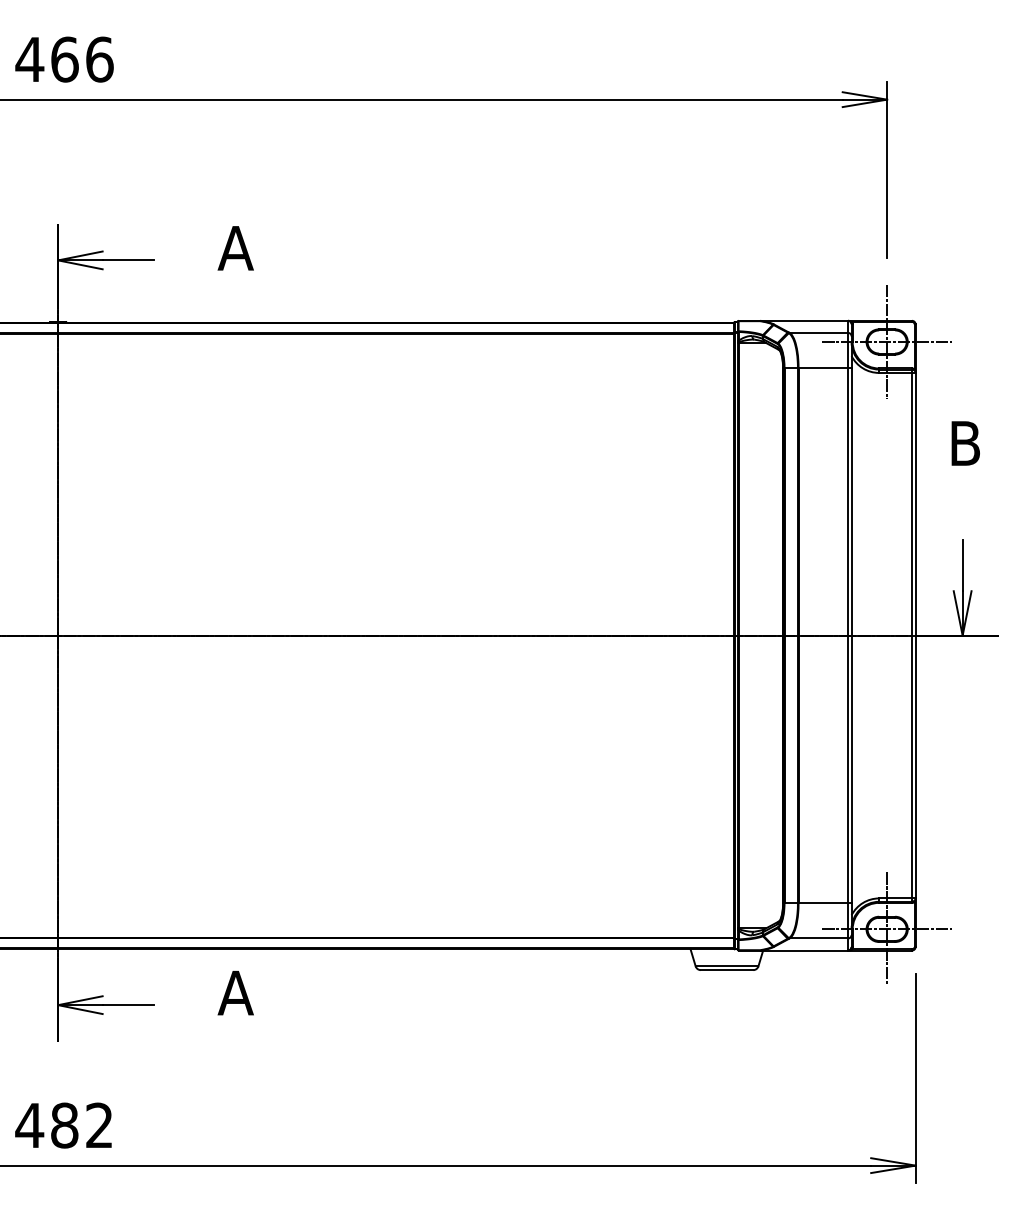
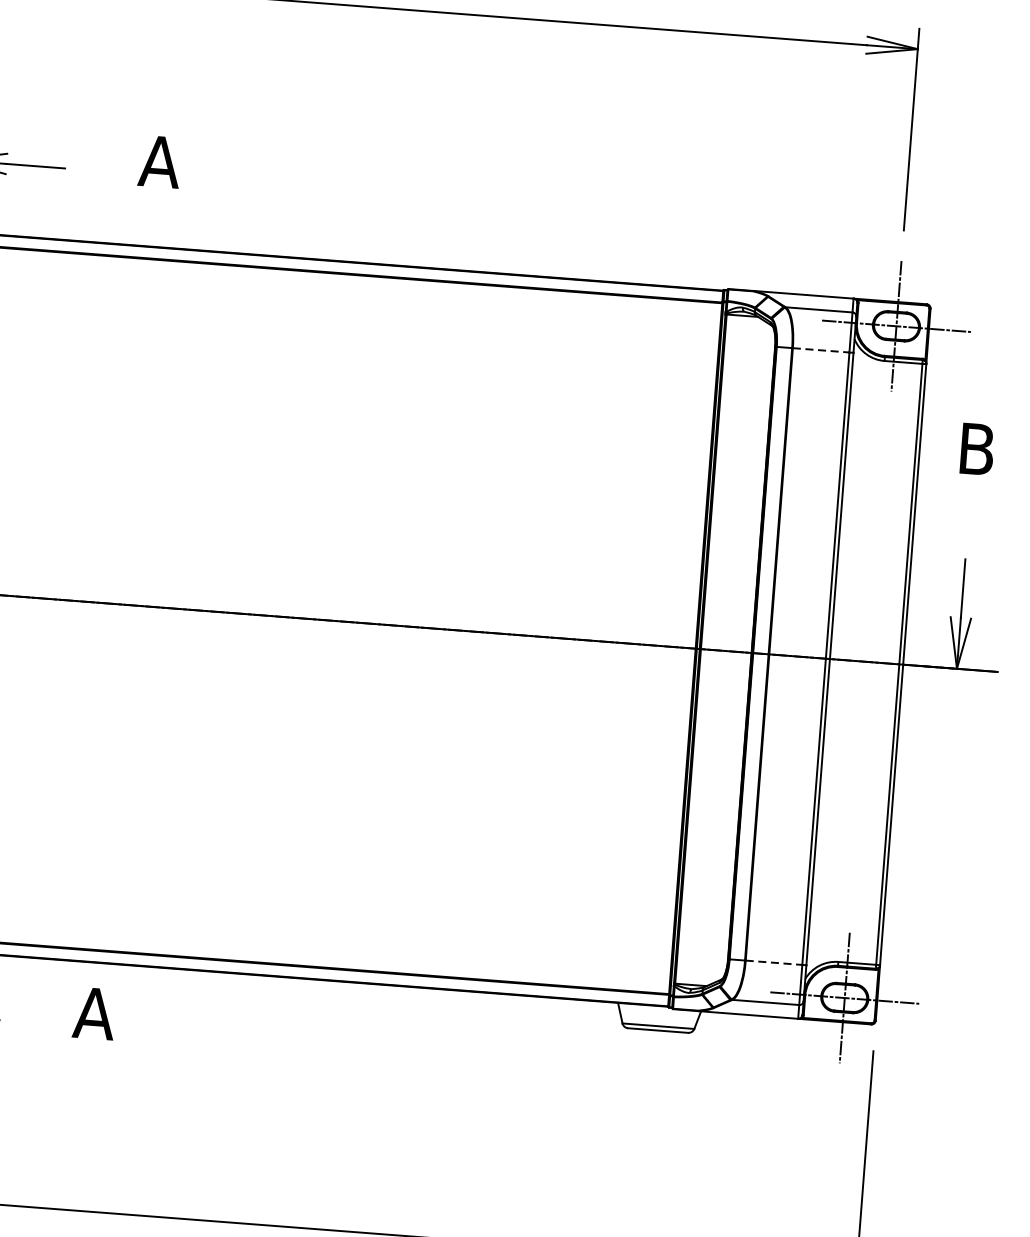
line: (823, 367) -> (821, 349), solid -> dashed
line: (823, 903) -> (774, 962), solid -> dashed

